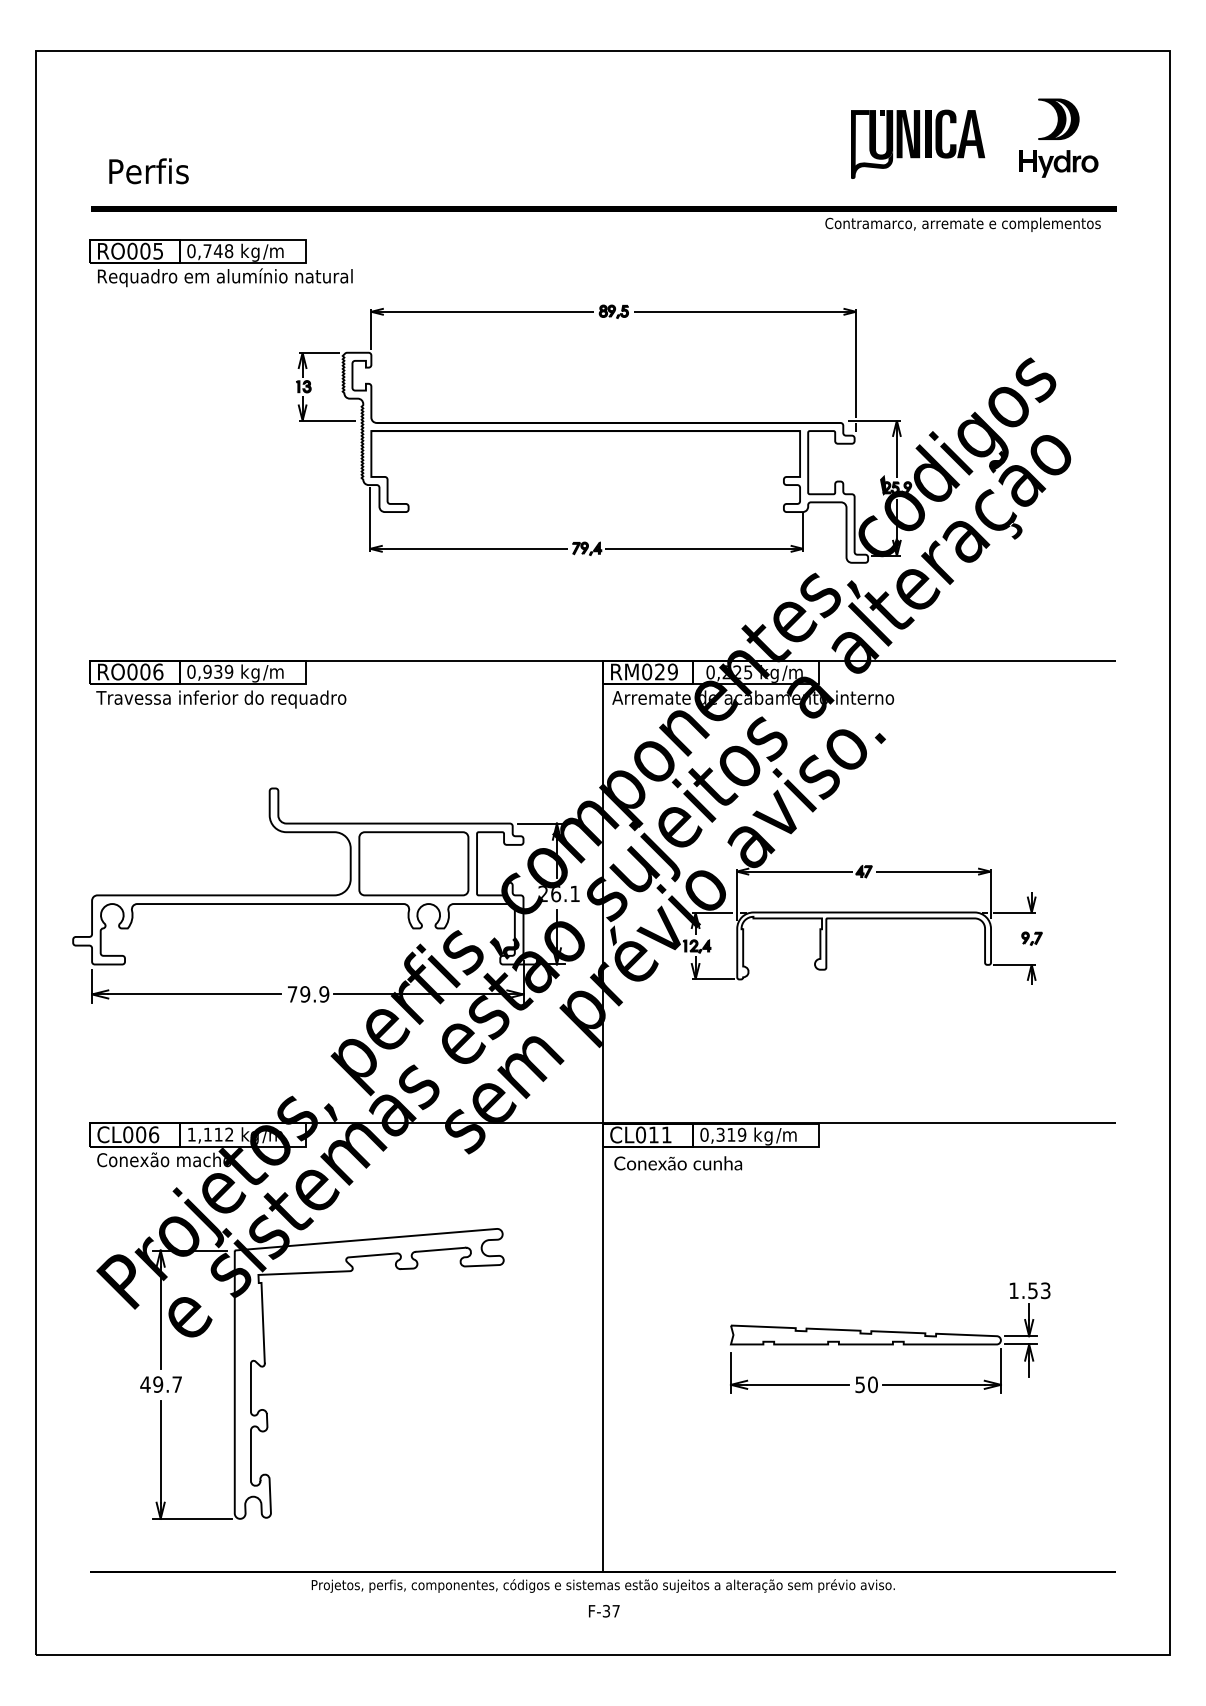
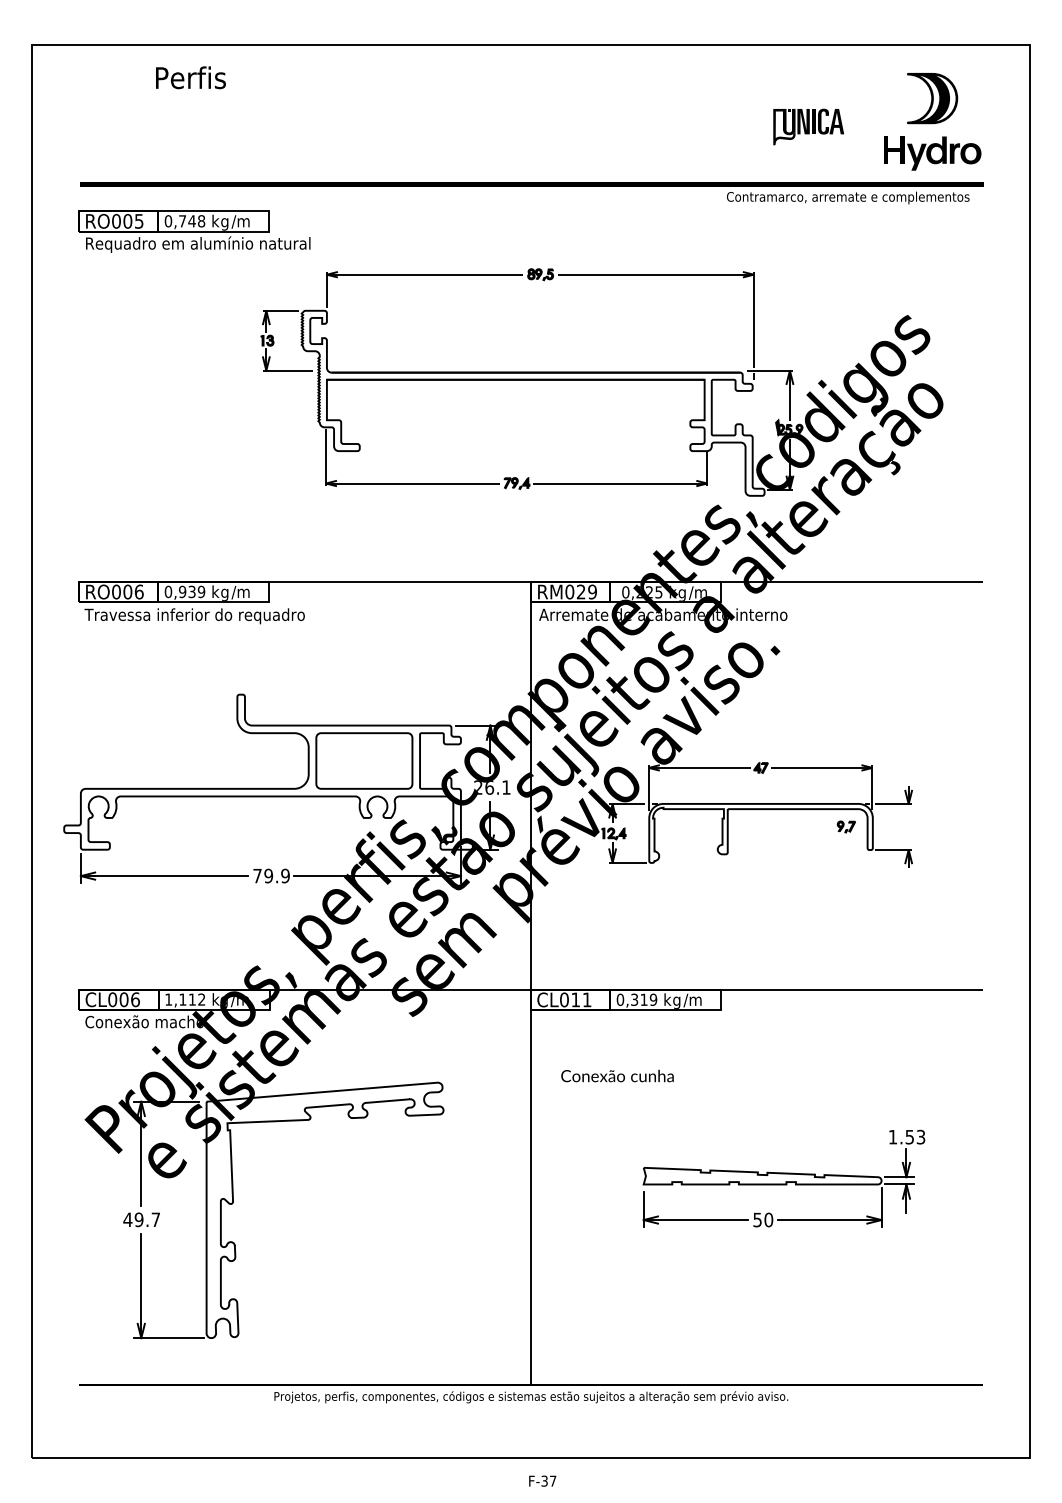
part: (1058, 137) -> (932, 121), size x1.4
part: (918, 143) -> (808, 126), size x0.6
text: (148, 171) -> (190, 77), moved
part: (1031, 938) -> (845, 826), moved
text: (677, 1163) -> (616, 1076), moved
text: (604, 1611) -> (542, 1481), moved

